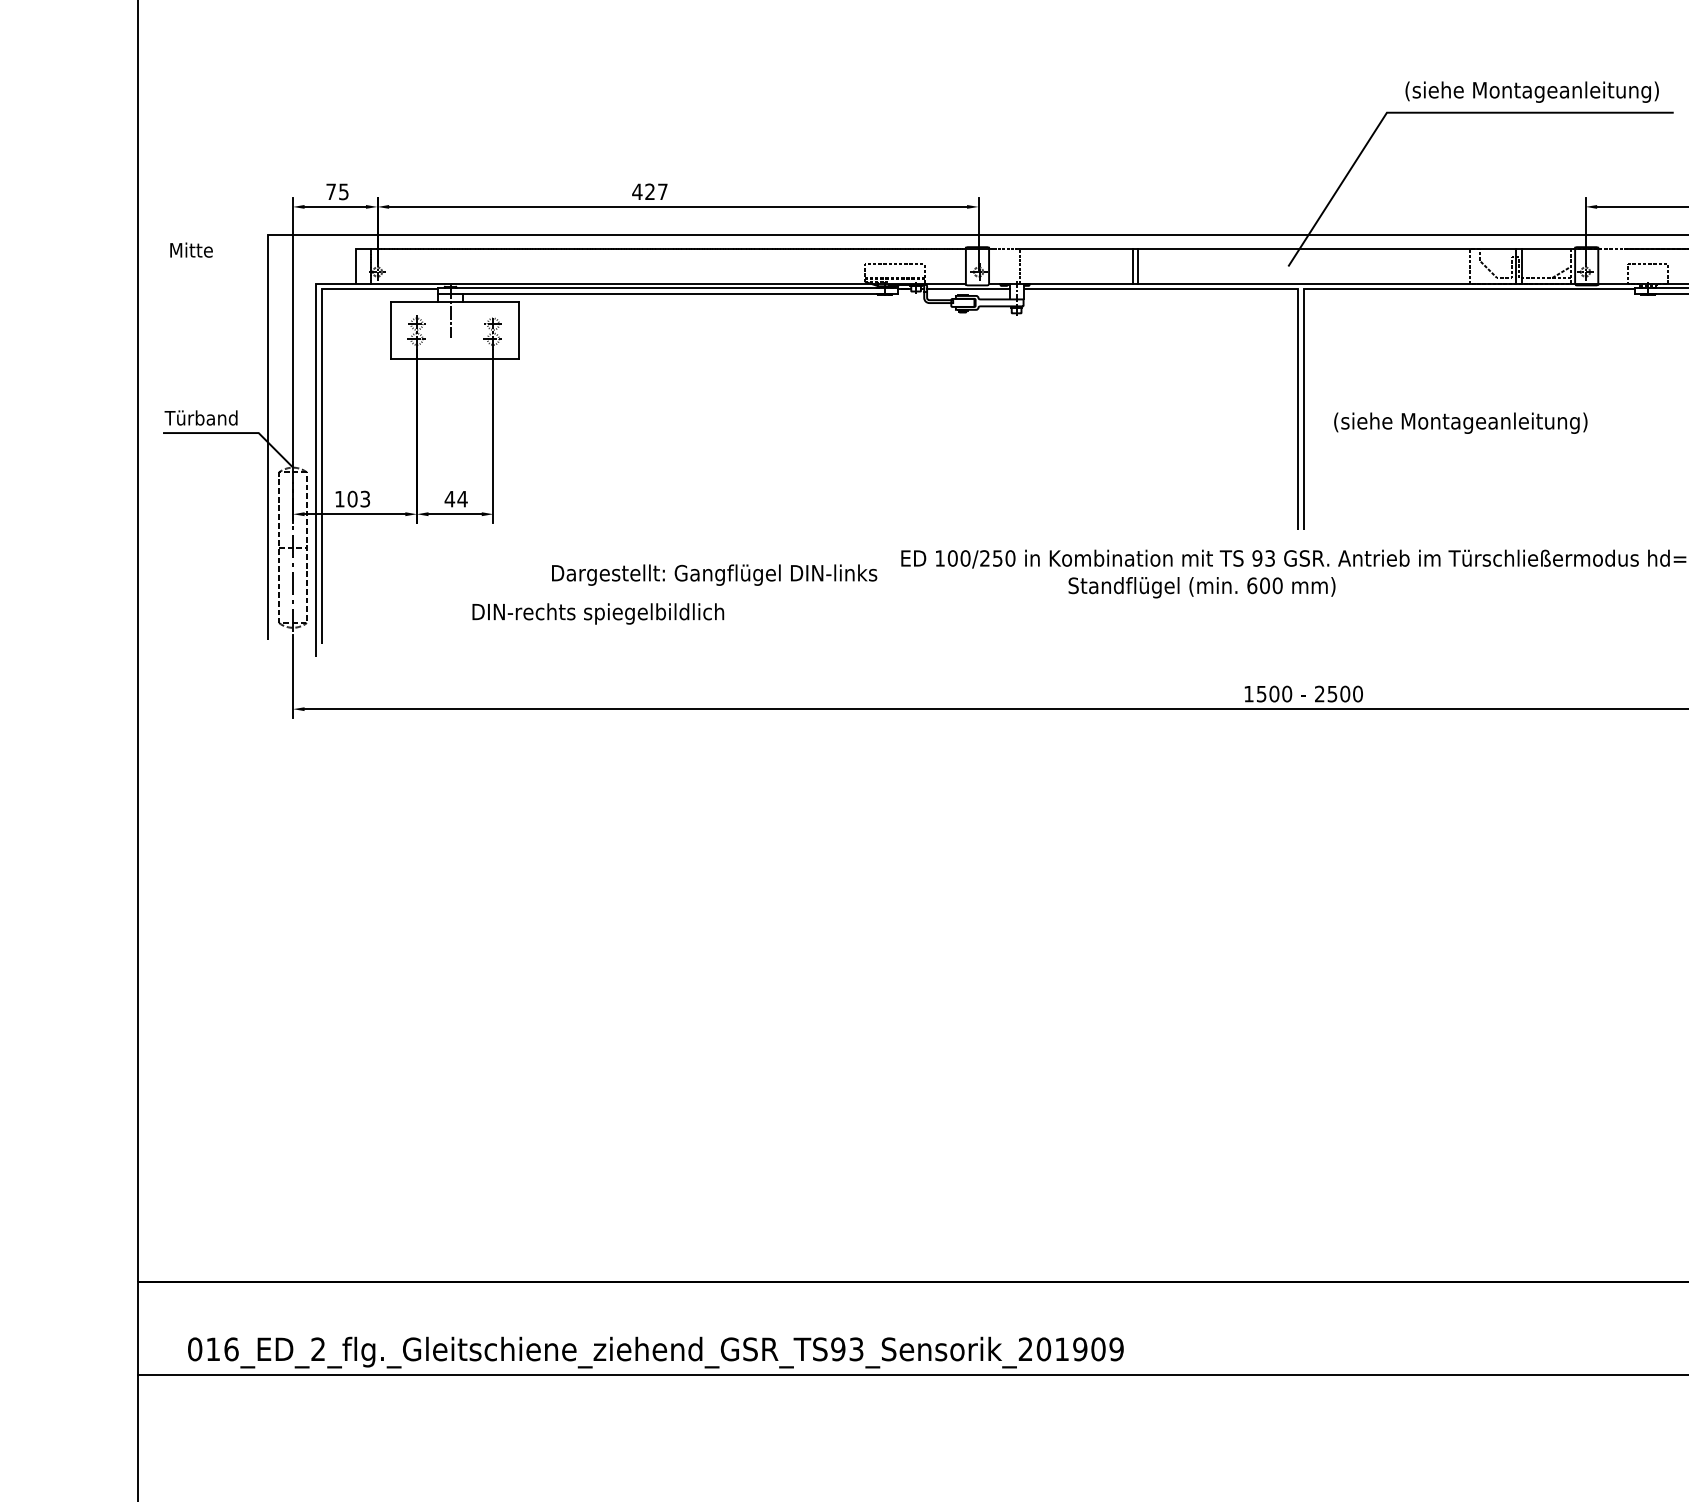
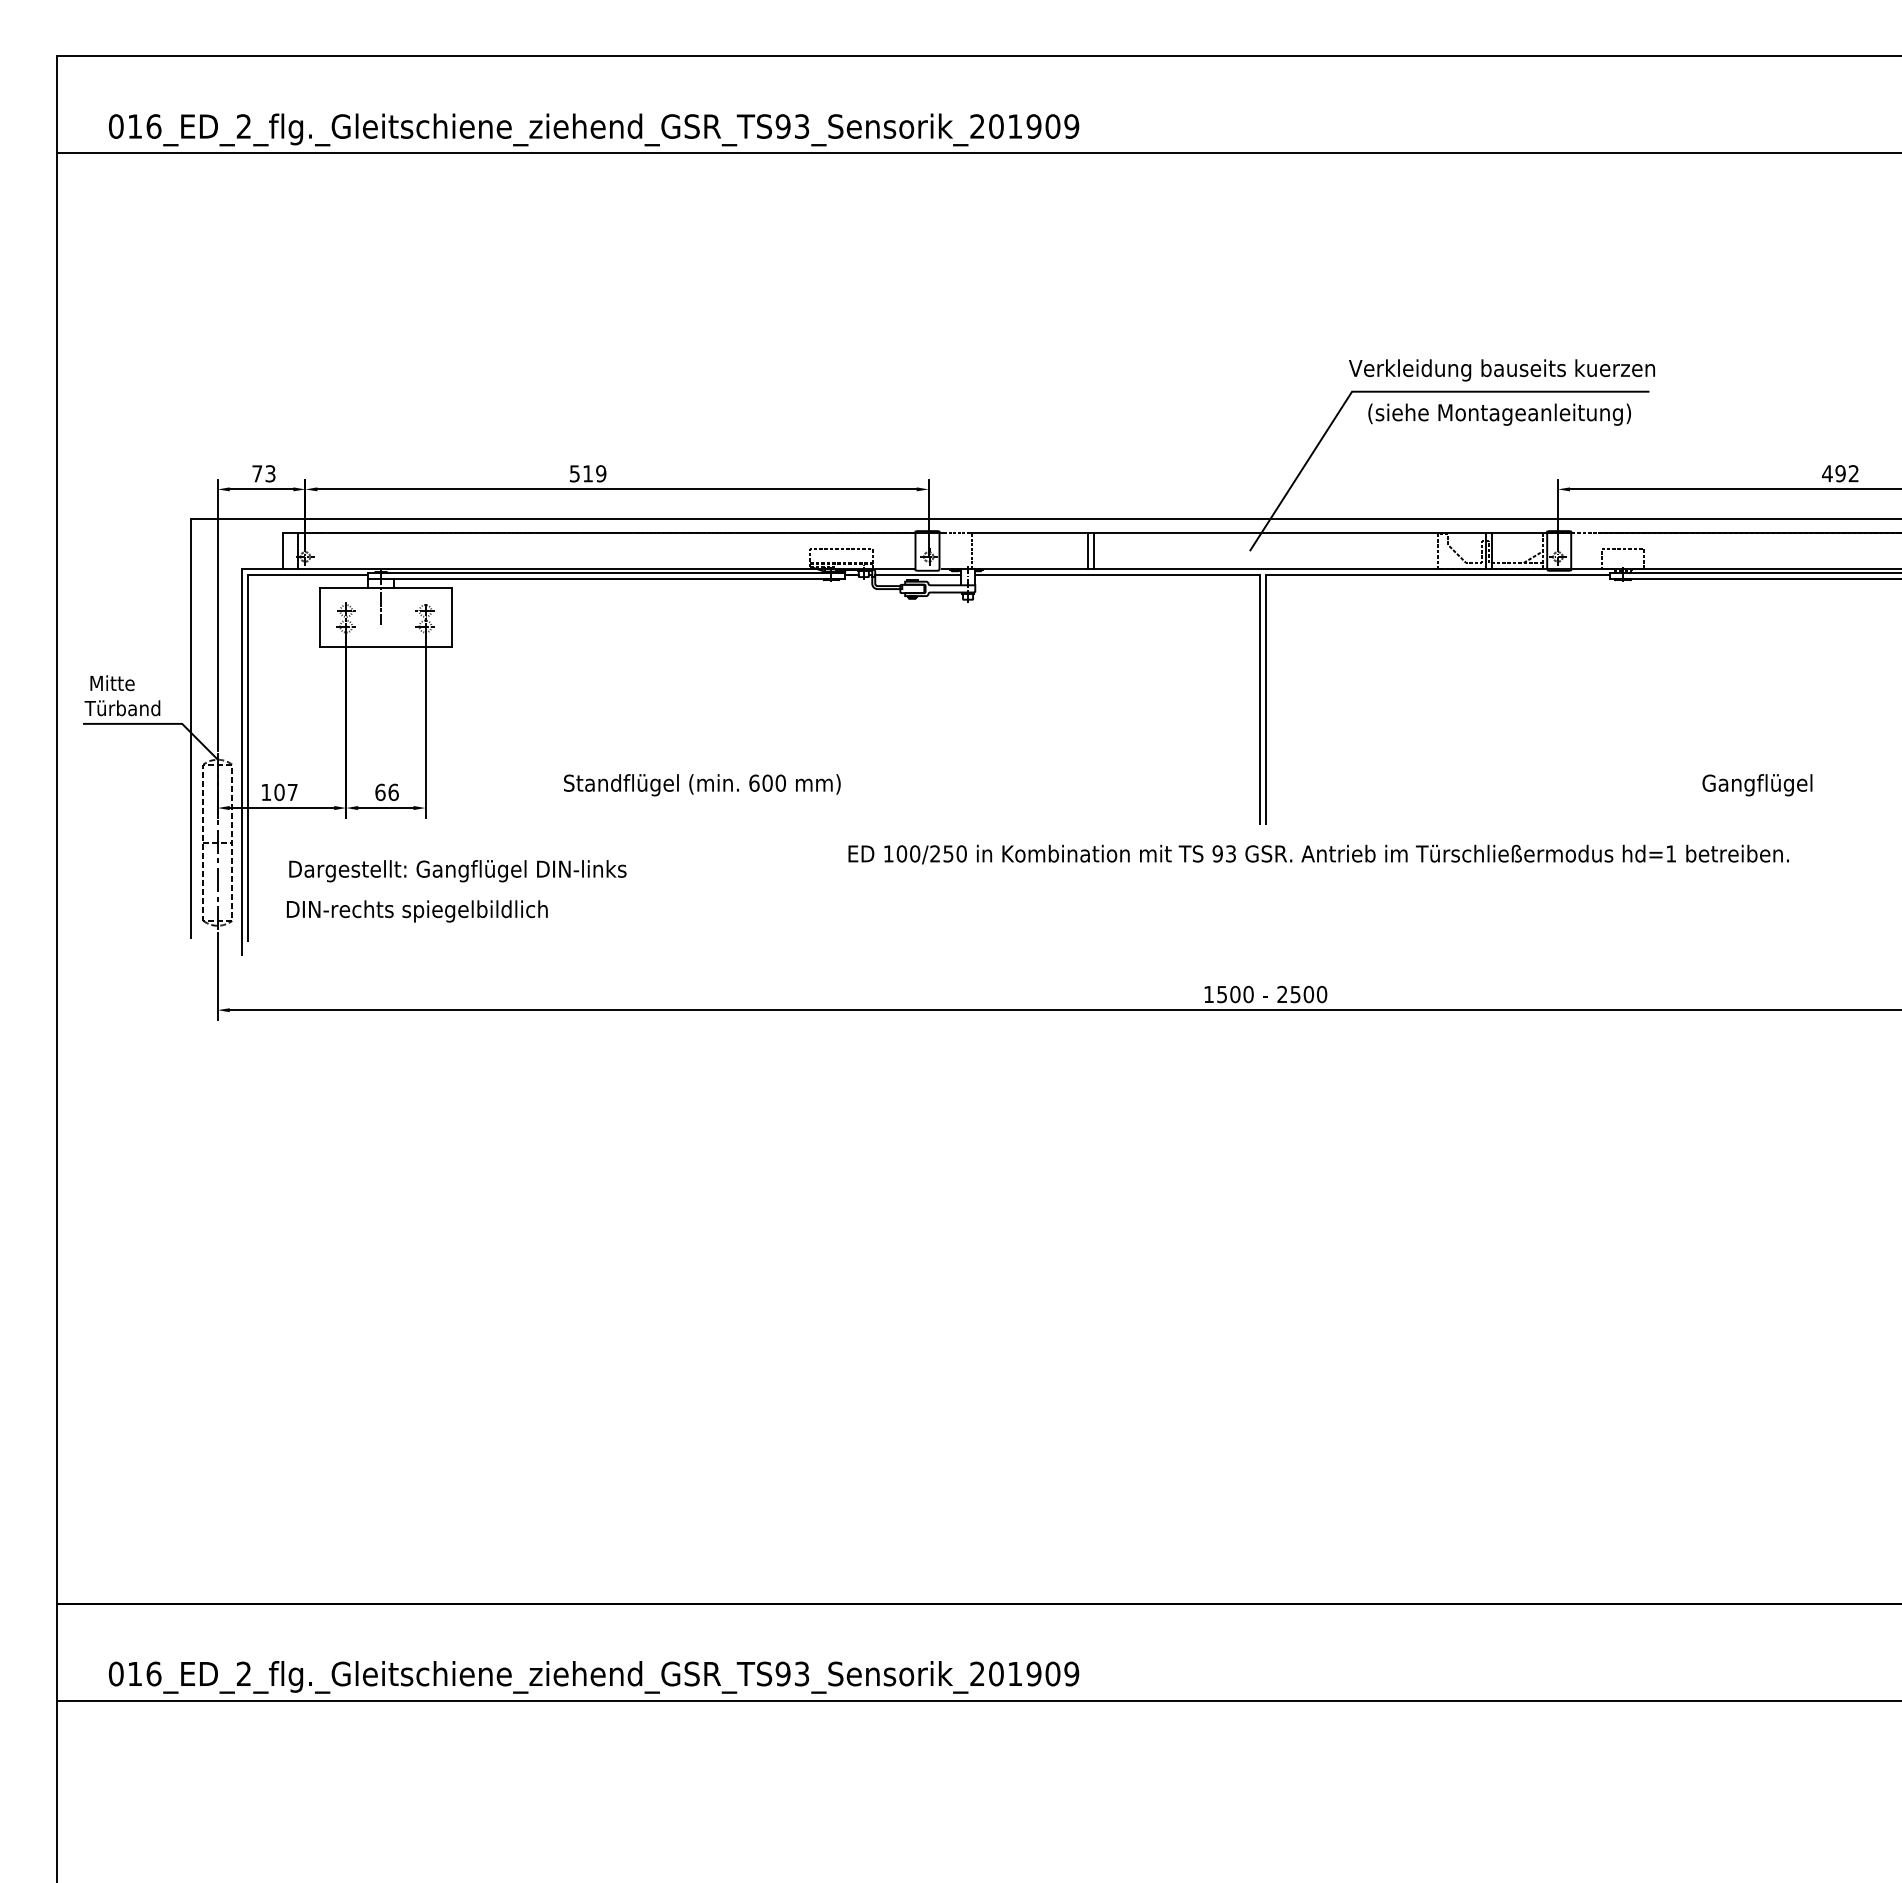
text: (1532, 92) -> (1502, 370), (siehe Montageanleitung) -> Verkleidung bauseits kuerzen
text: (343, 191) -> (270, 473), 75 -> 73
text: (649, 191) -> (587, 473), 427 -> 519
text: (191, 250) -> (112, 683), moved
text: (1460, 423) -> (1499, 414), moved
text: (365, 499) -> (292, 792), 103 -> 107
text: (455, 499) -> (386, 792), 44 -> 66
text: (714, 575) -> (457, 871), moved
text: (1202, 587) -> (702, 785), moved
text: (598, 614) -> (417, 911), moved

